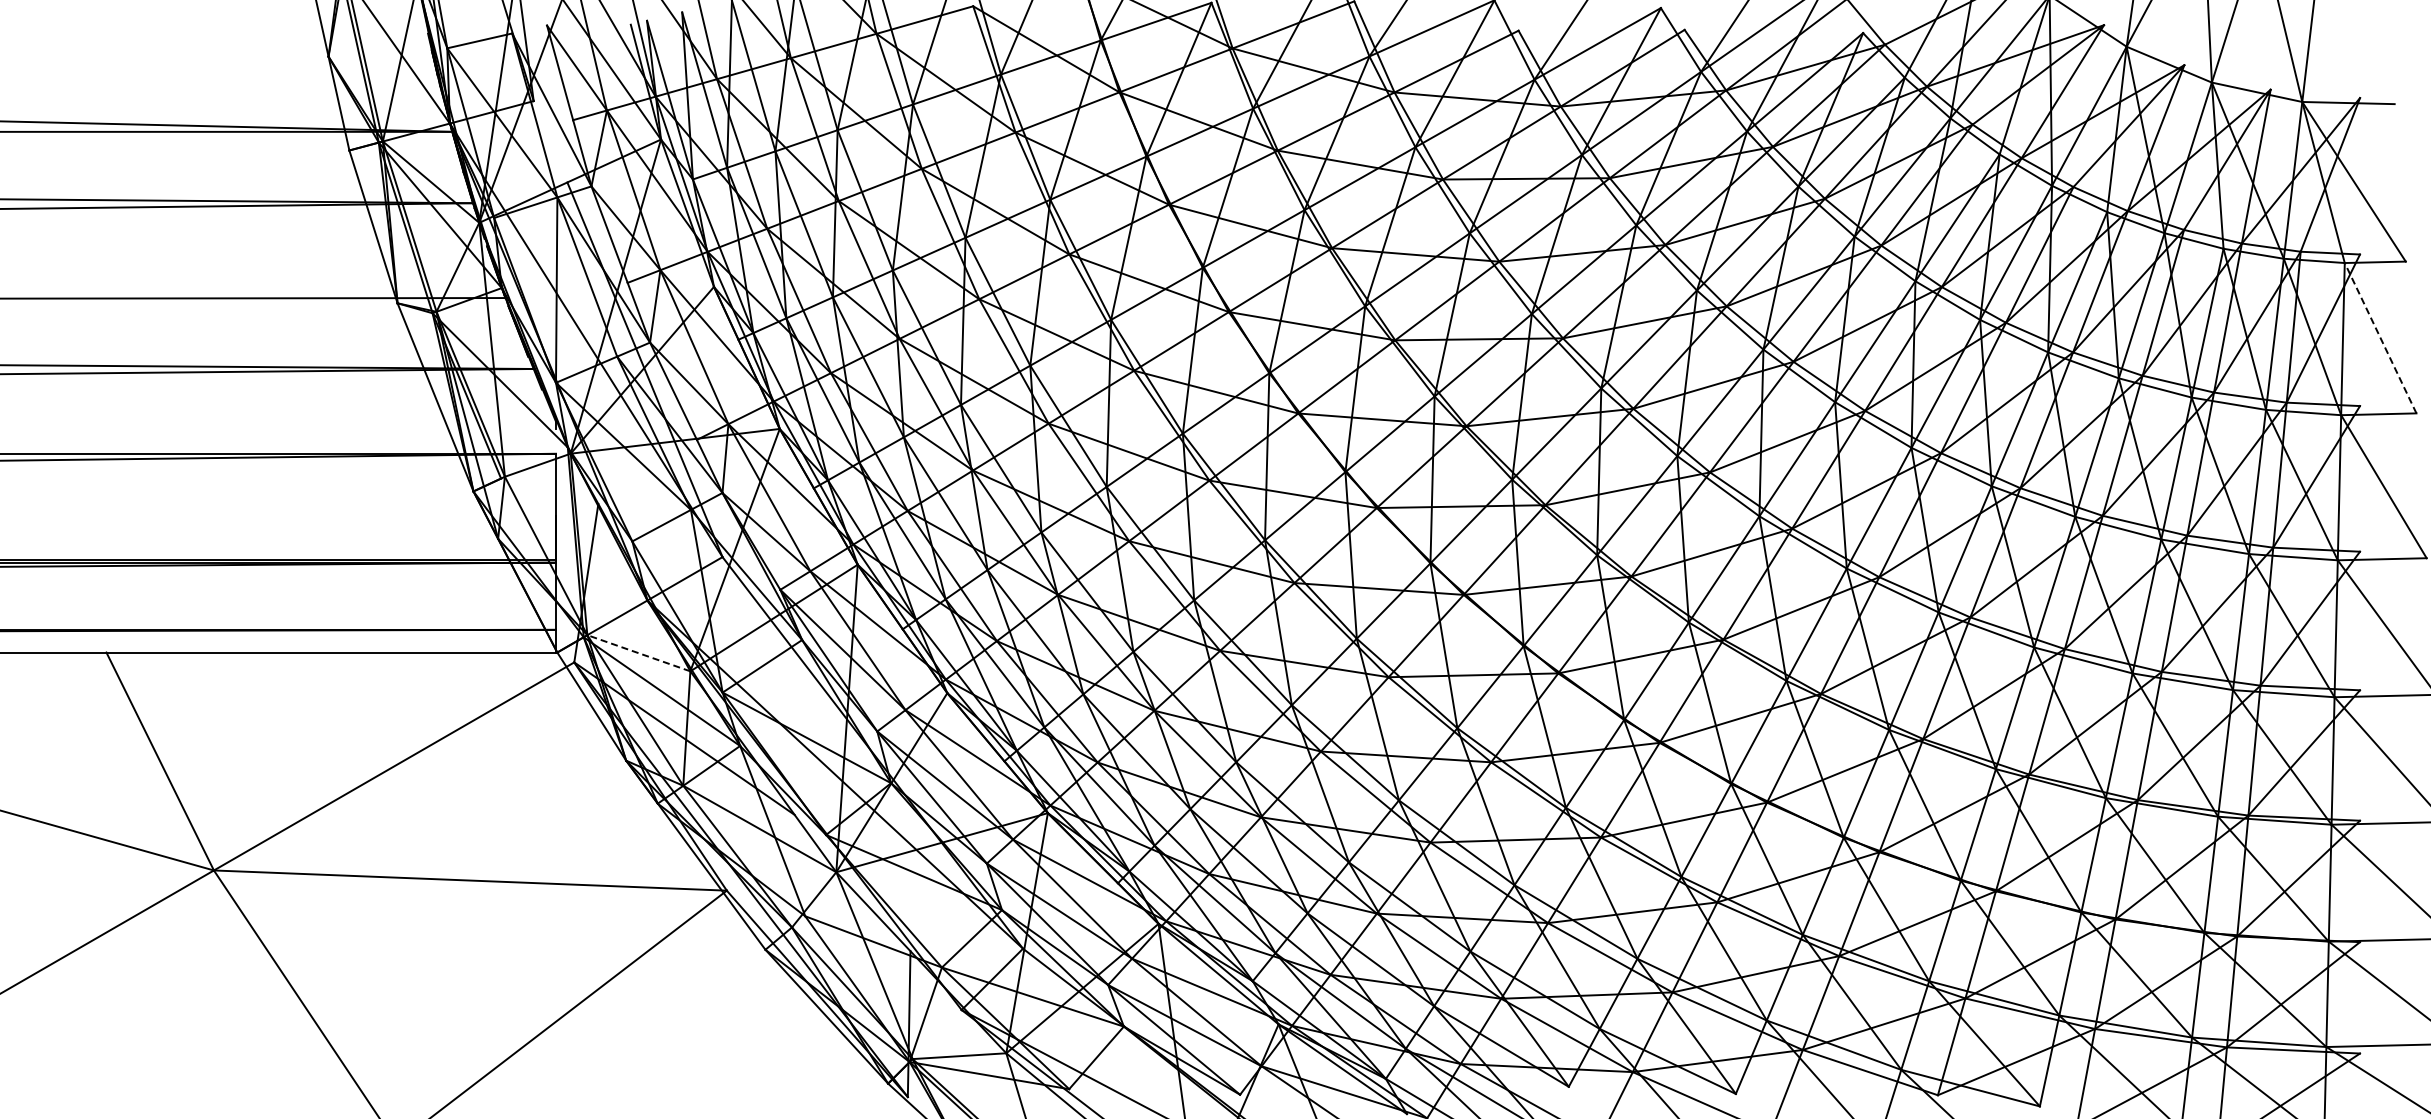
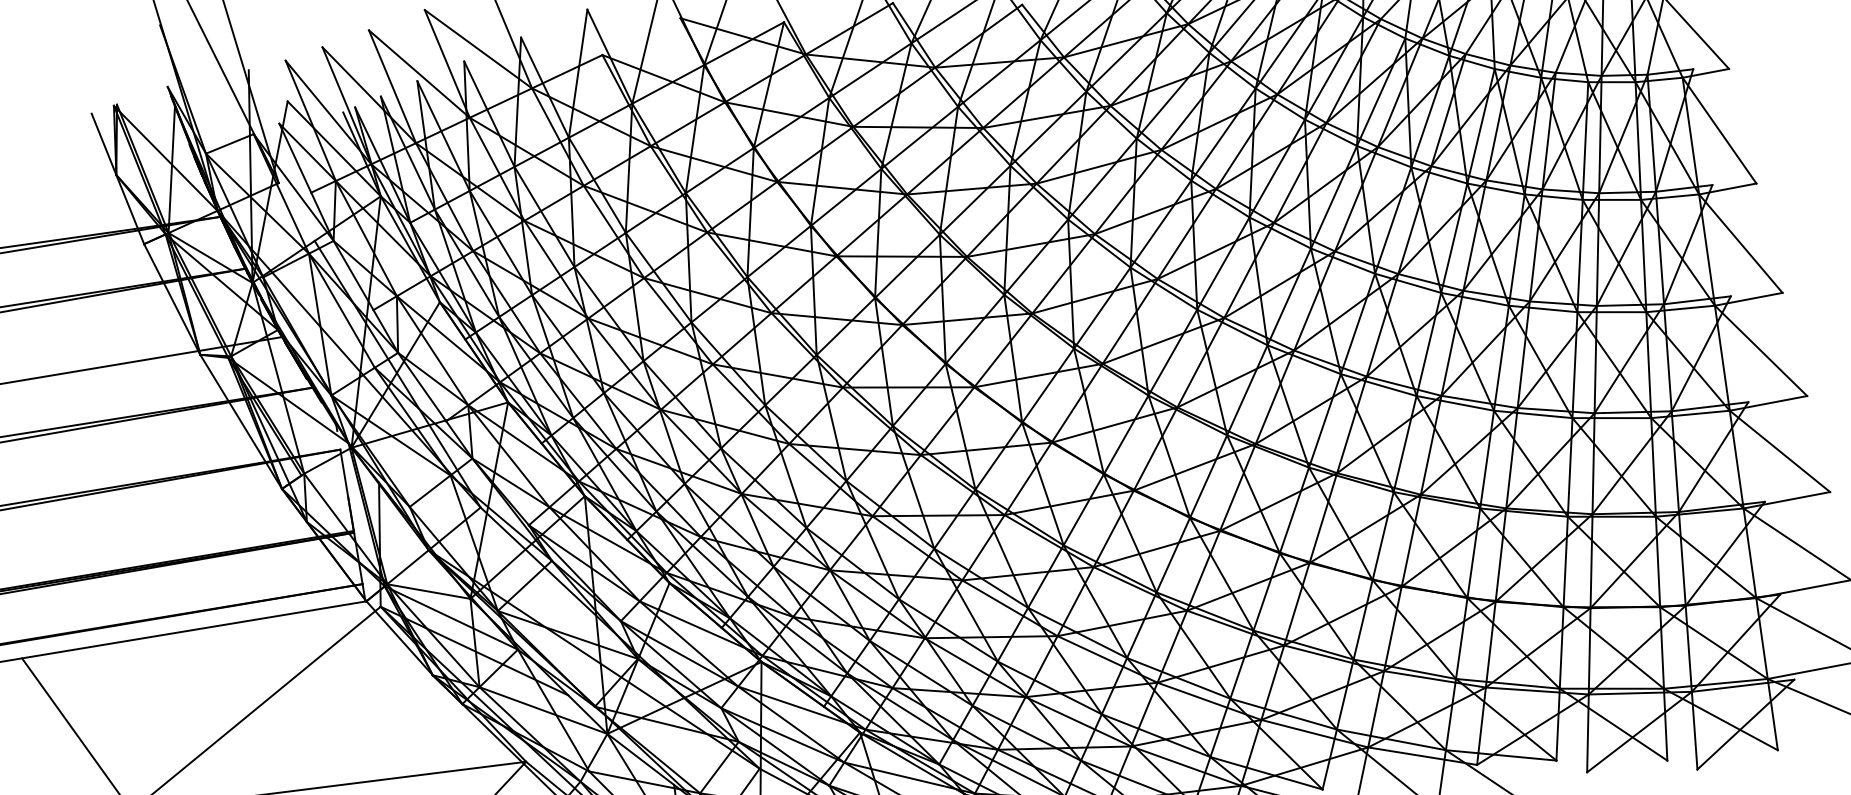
line: (2380, 337) -> (1719, 130), dashed -> solid
line: (638, 653) -> (428, 591), dashed -> solid

